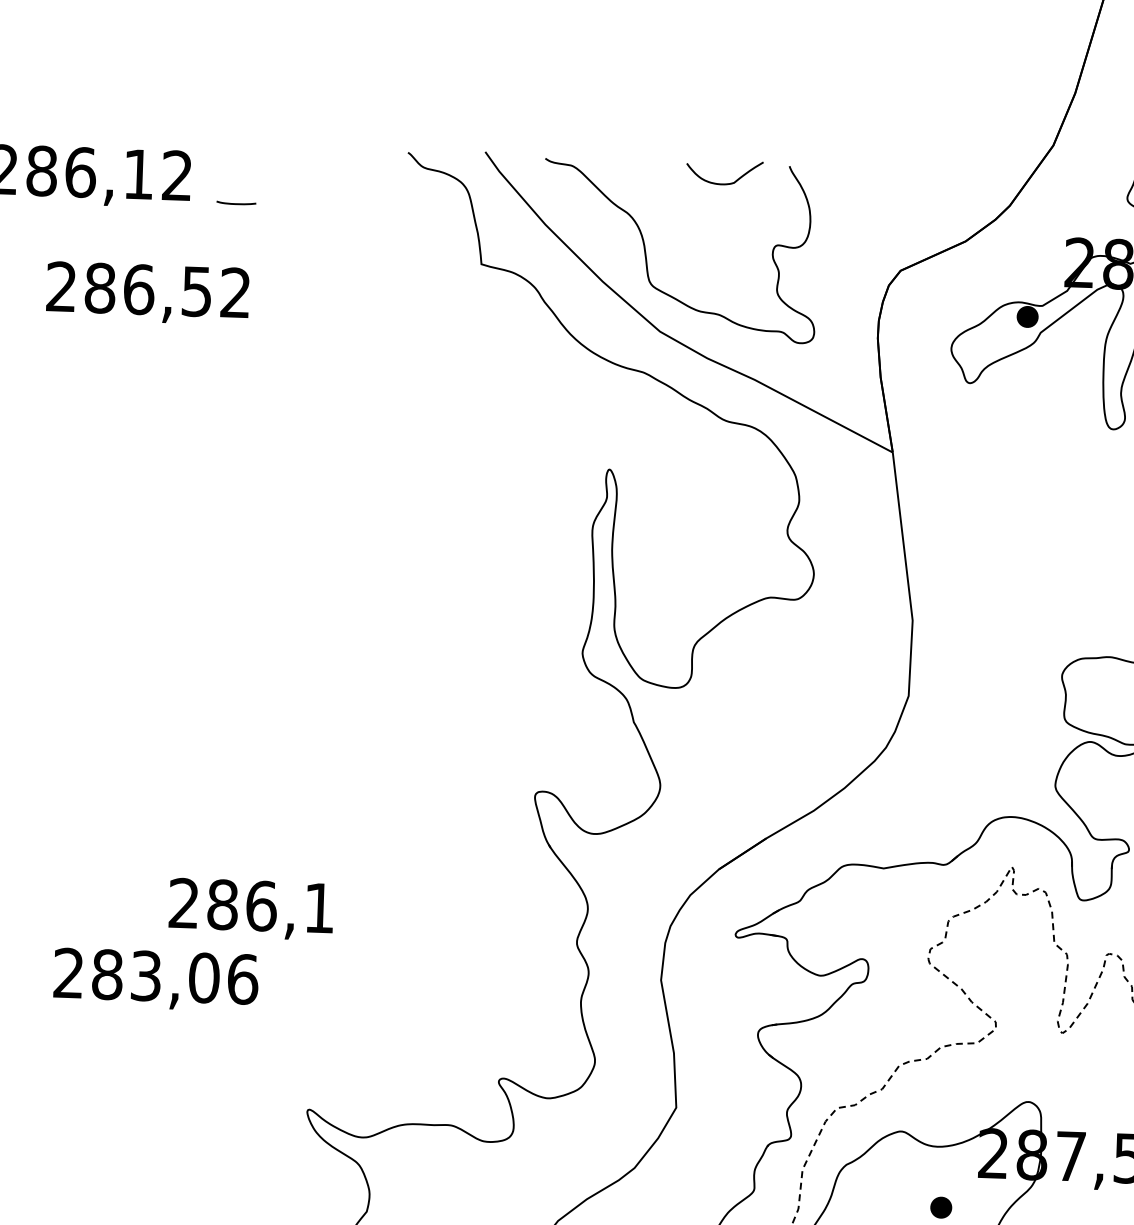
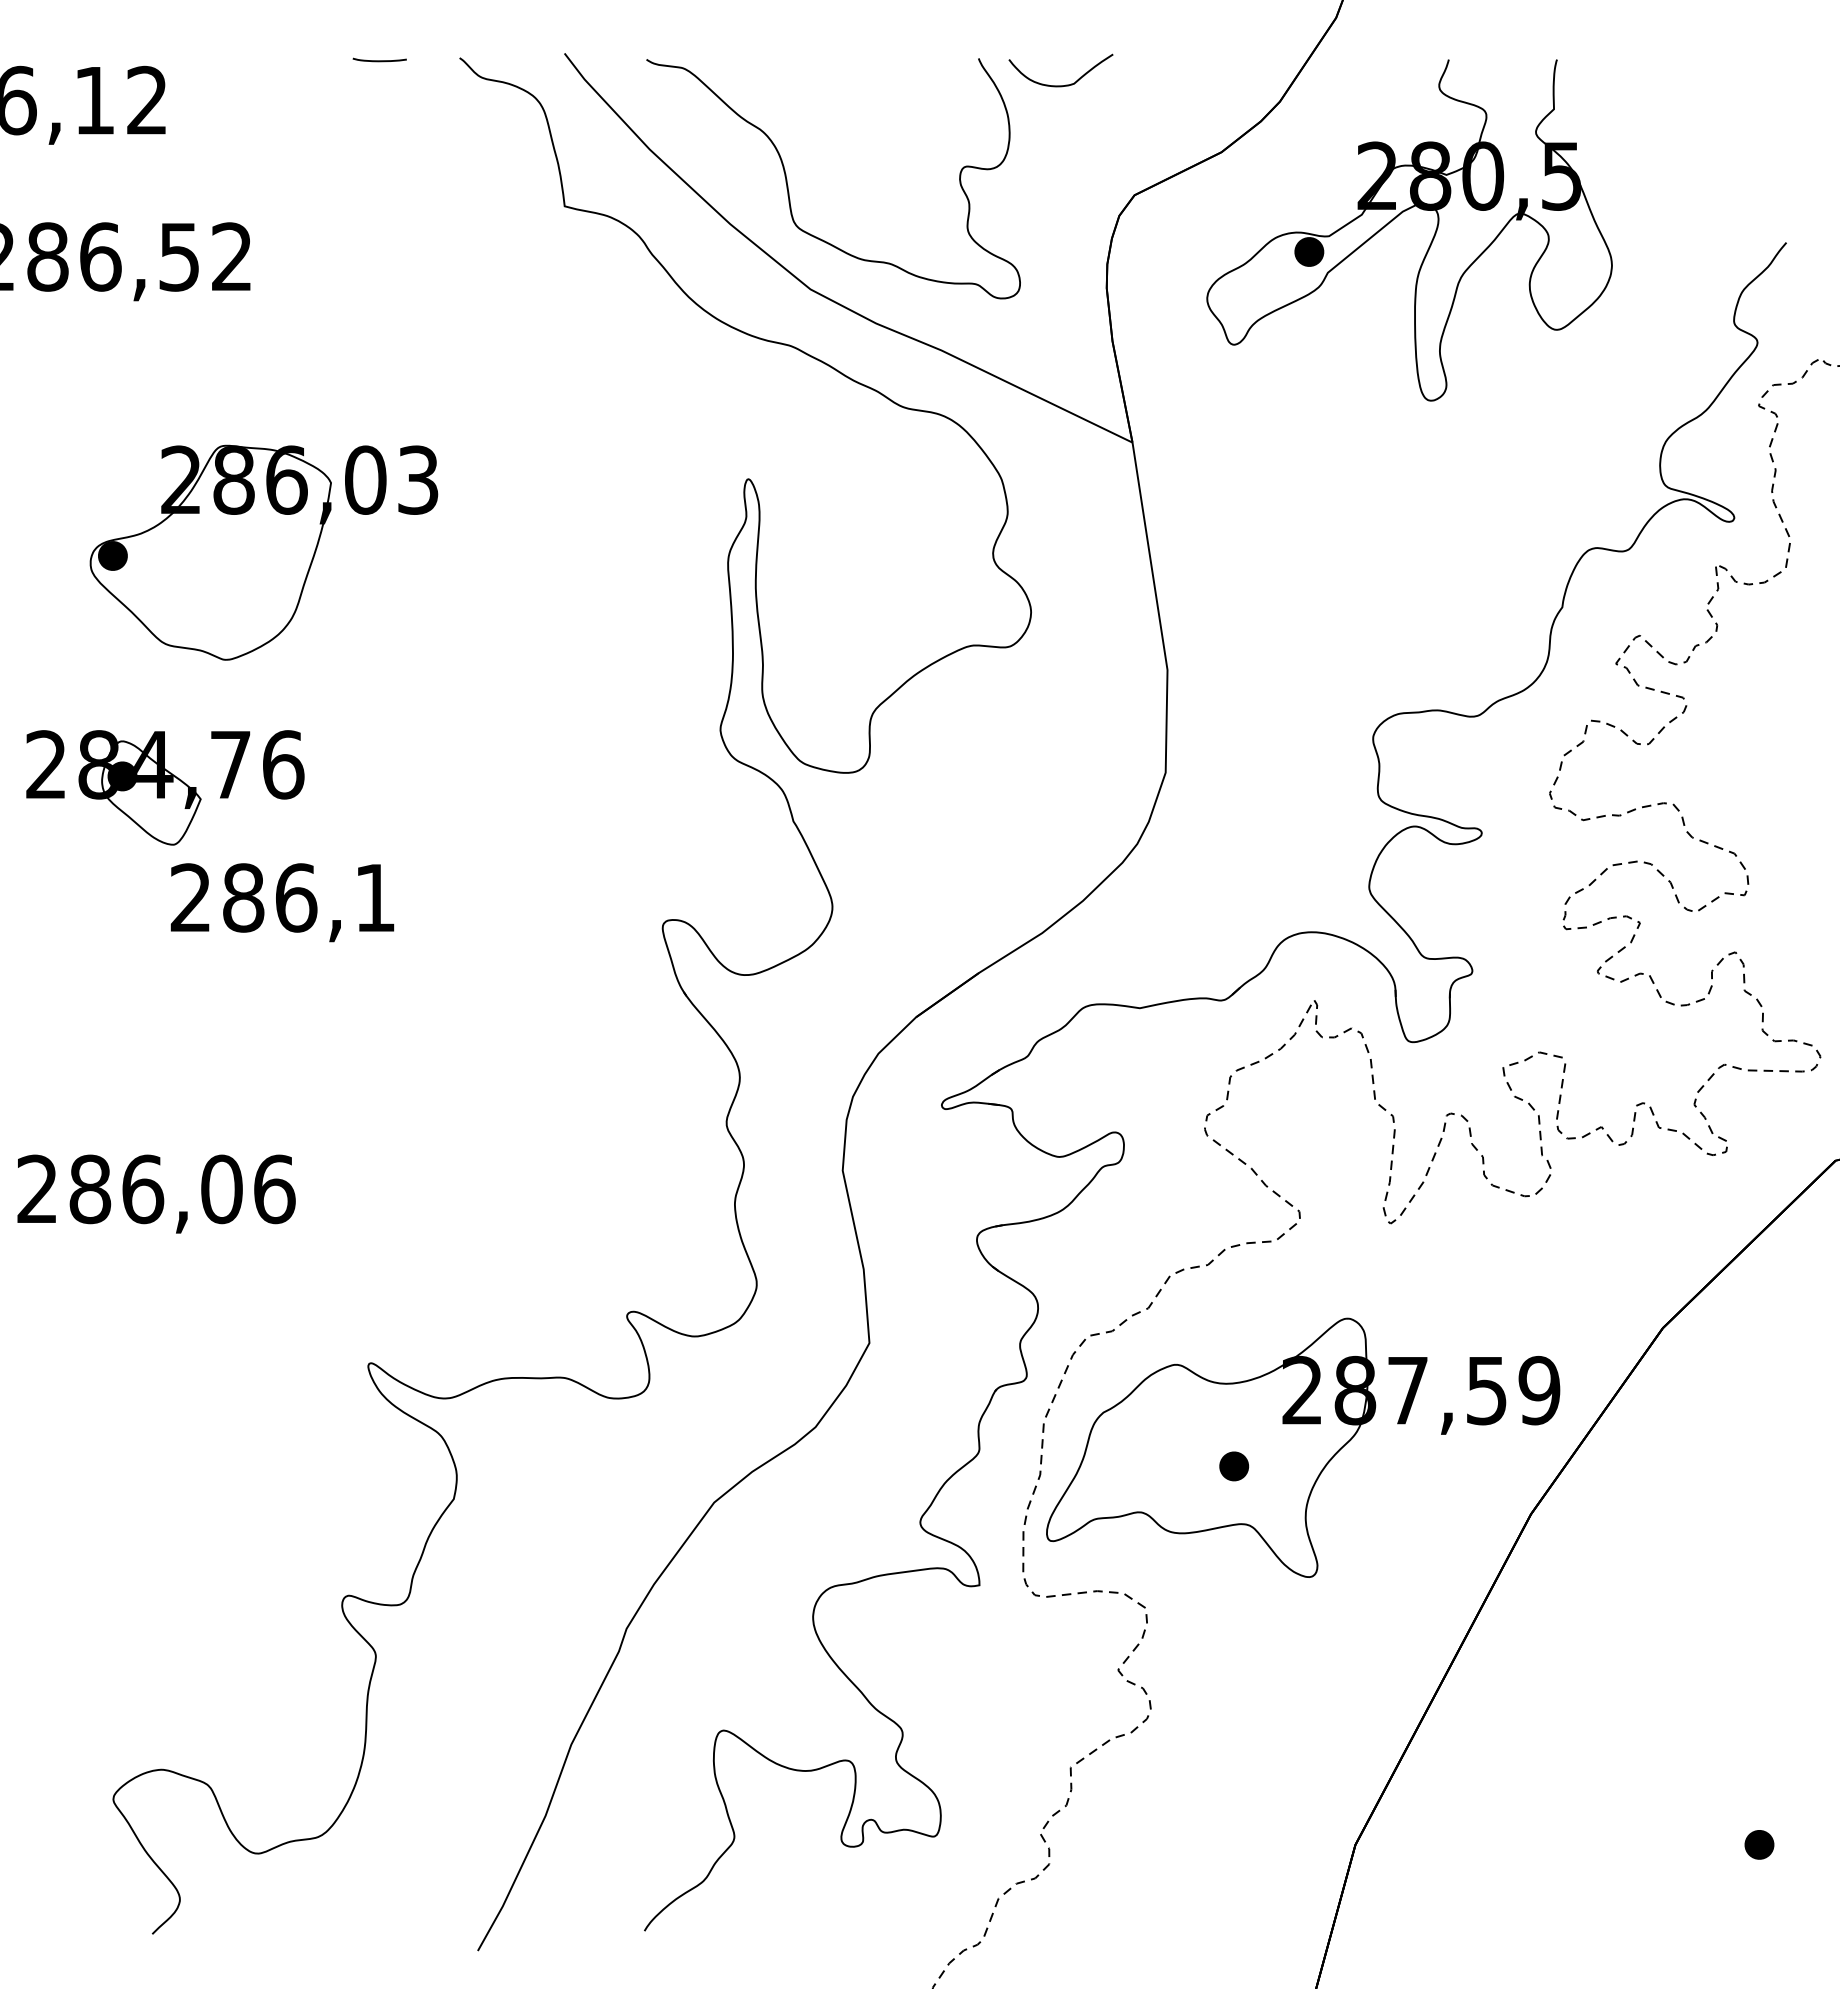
curve: (727, 183) -> (1065, 84), moved
curve: (236, 203) -> (379, 60), moved
part: (251, 510) -> (263, 552), added
part: (173, 681) -> (165, 787), added
text: (251, 909) -> (282, 902), moved
text: (146, 976) -> (143, 1189), 283,06 -> 286,06

